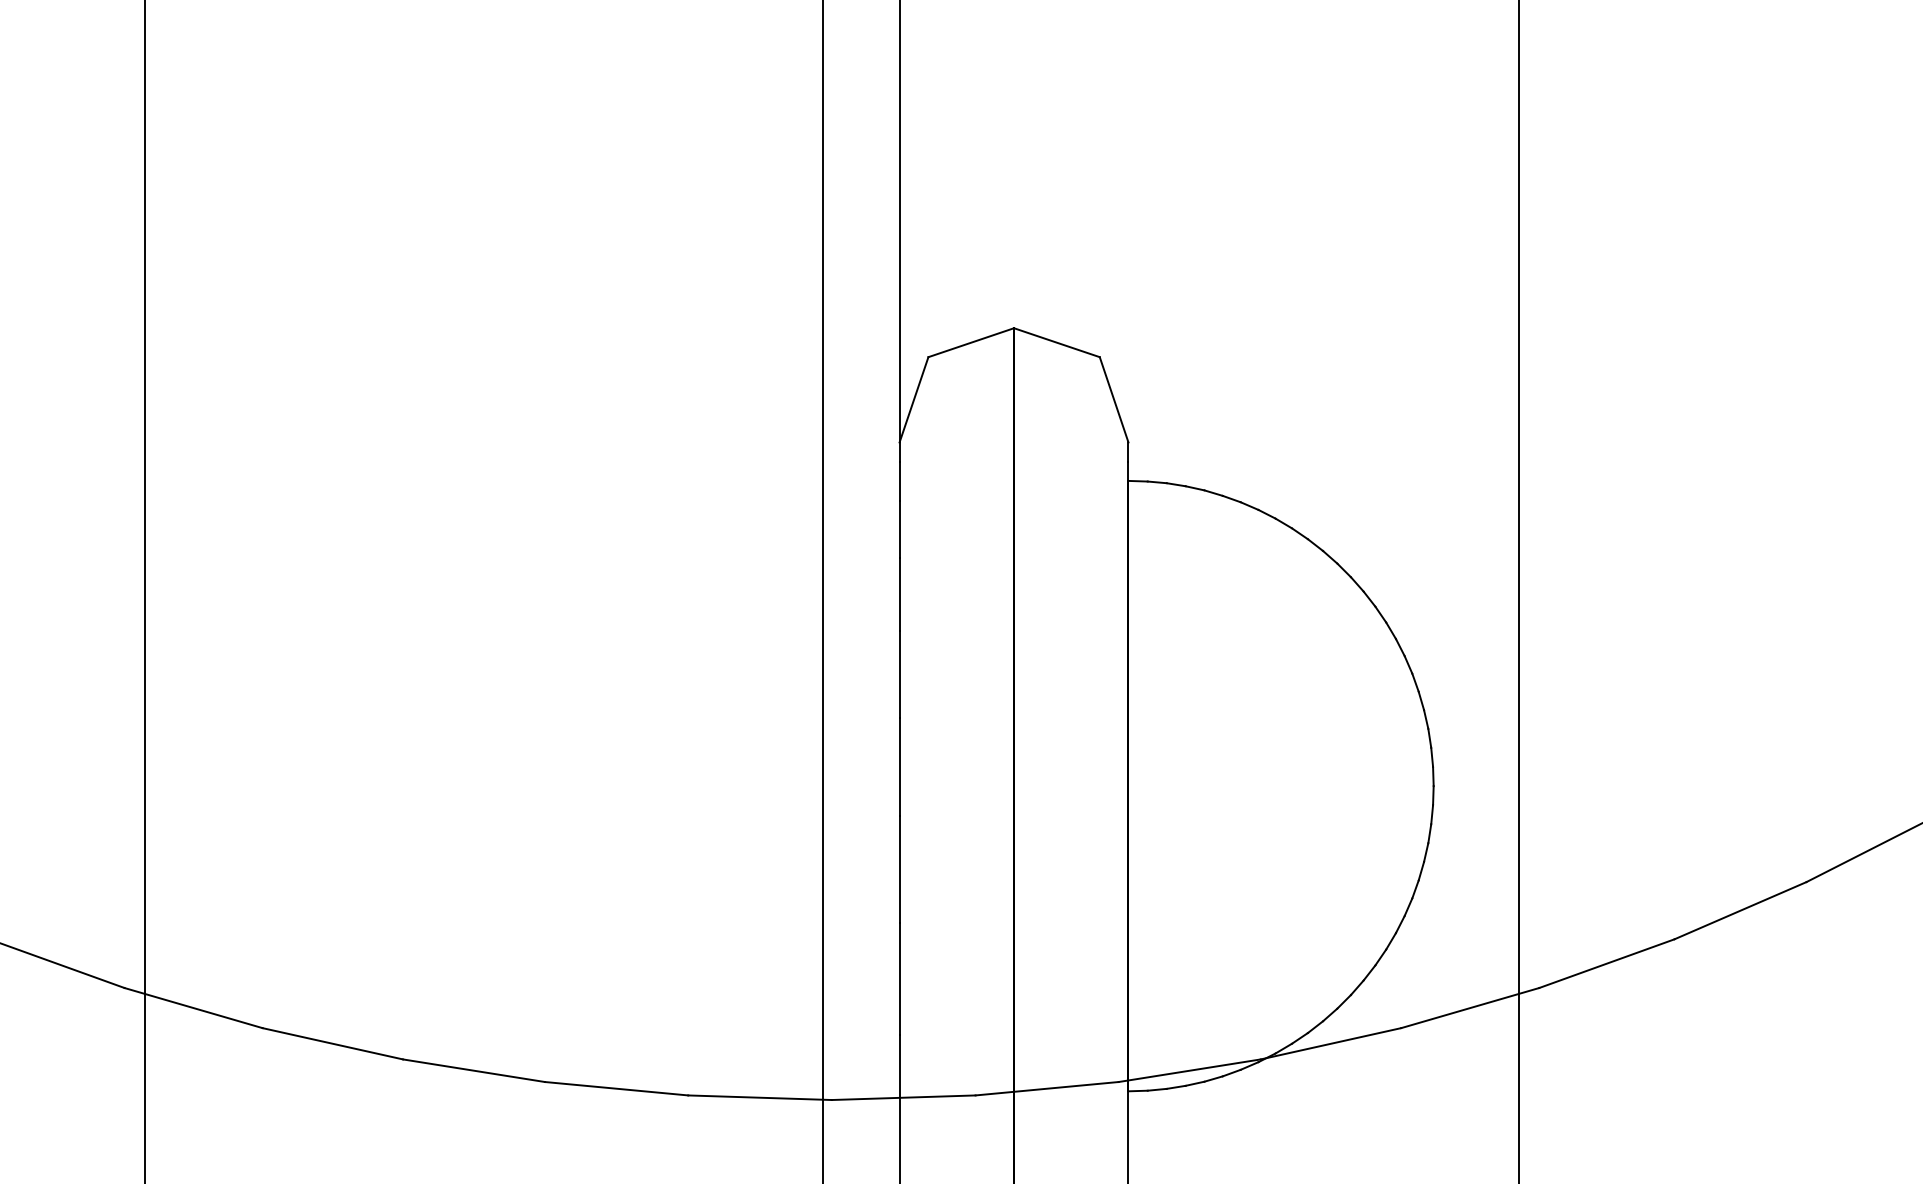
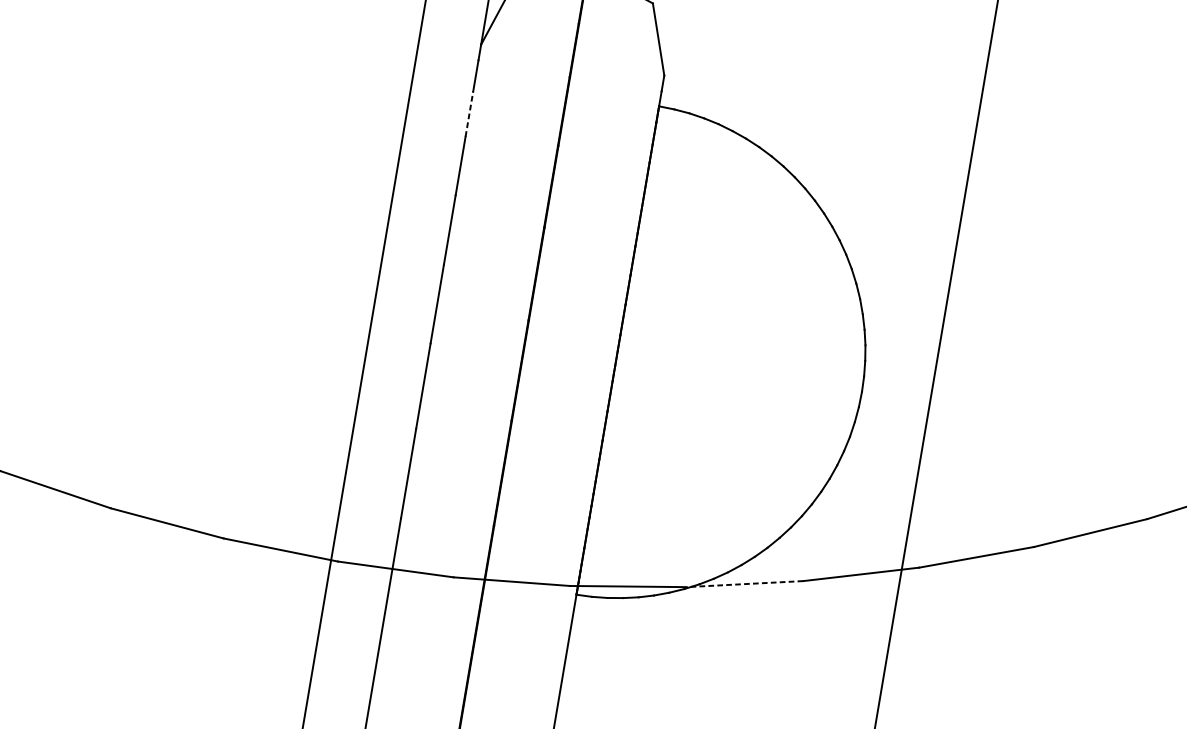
line: (899, 528) -> (469, 113), solid -> dashed
line: (1330, 1043) -> (744, 583), solid -> dashed

